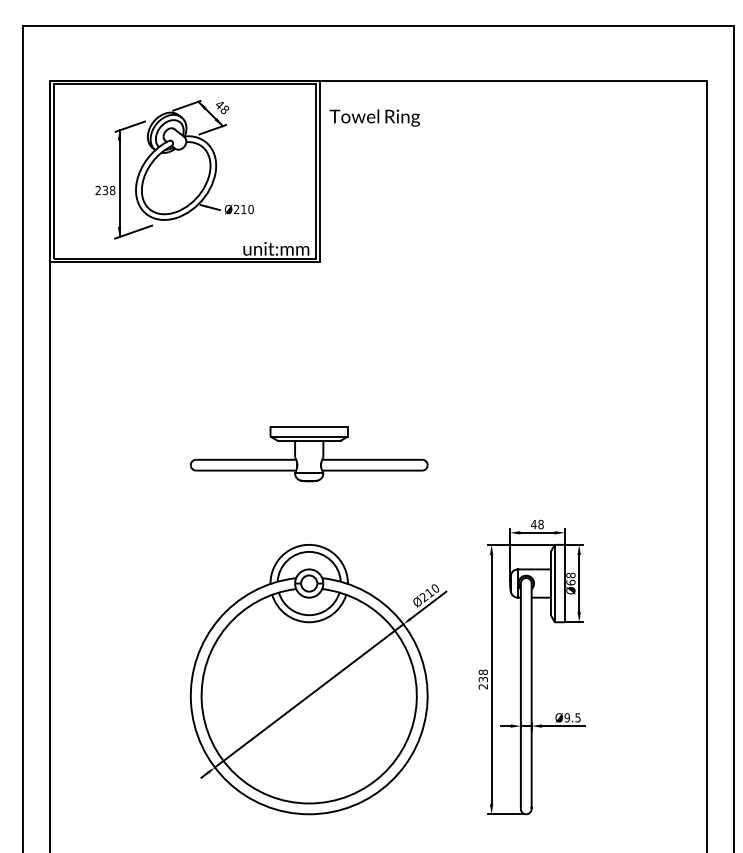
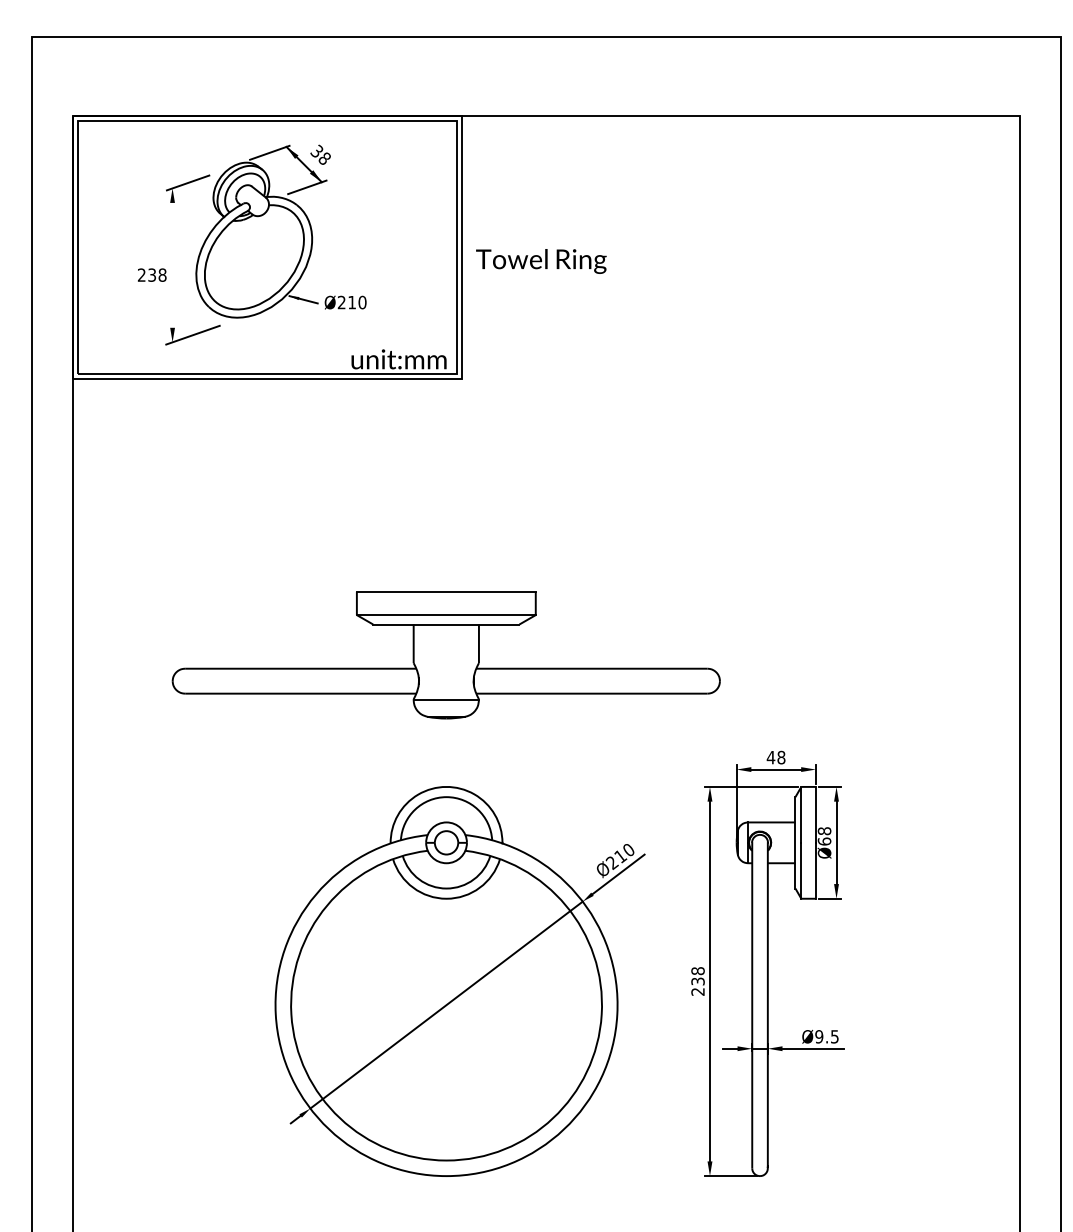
text: (219, 104) -> (316, 150), 48 -> 38
text: (374, 117) -> (540, 260), moved
line: (119, 183) -> (172, 265), removed
part: (309, 454) -> (446, 656), size x1.6

